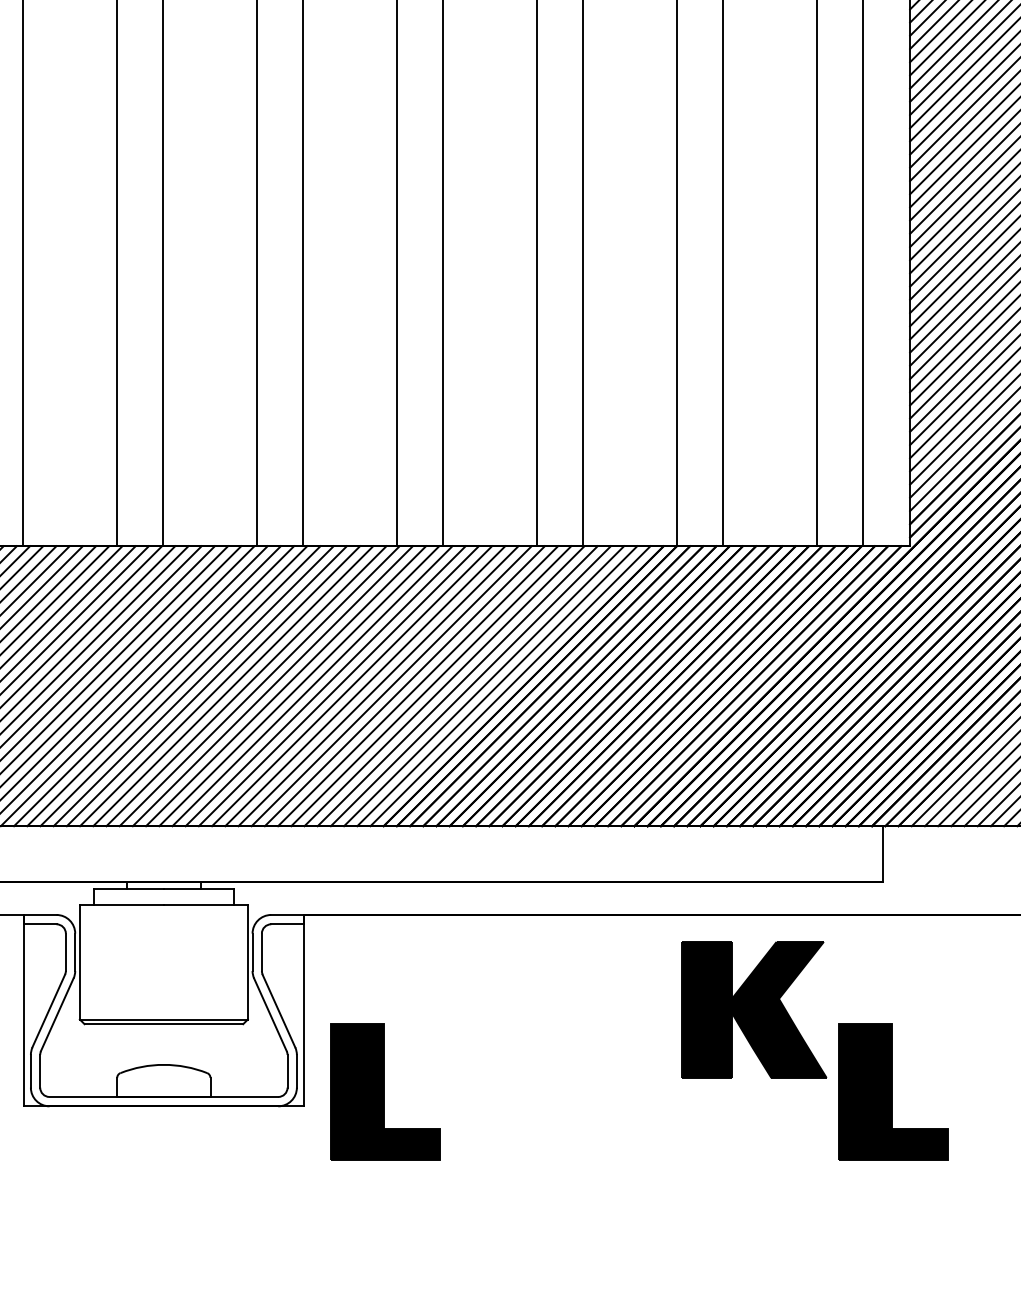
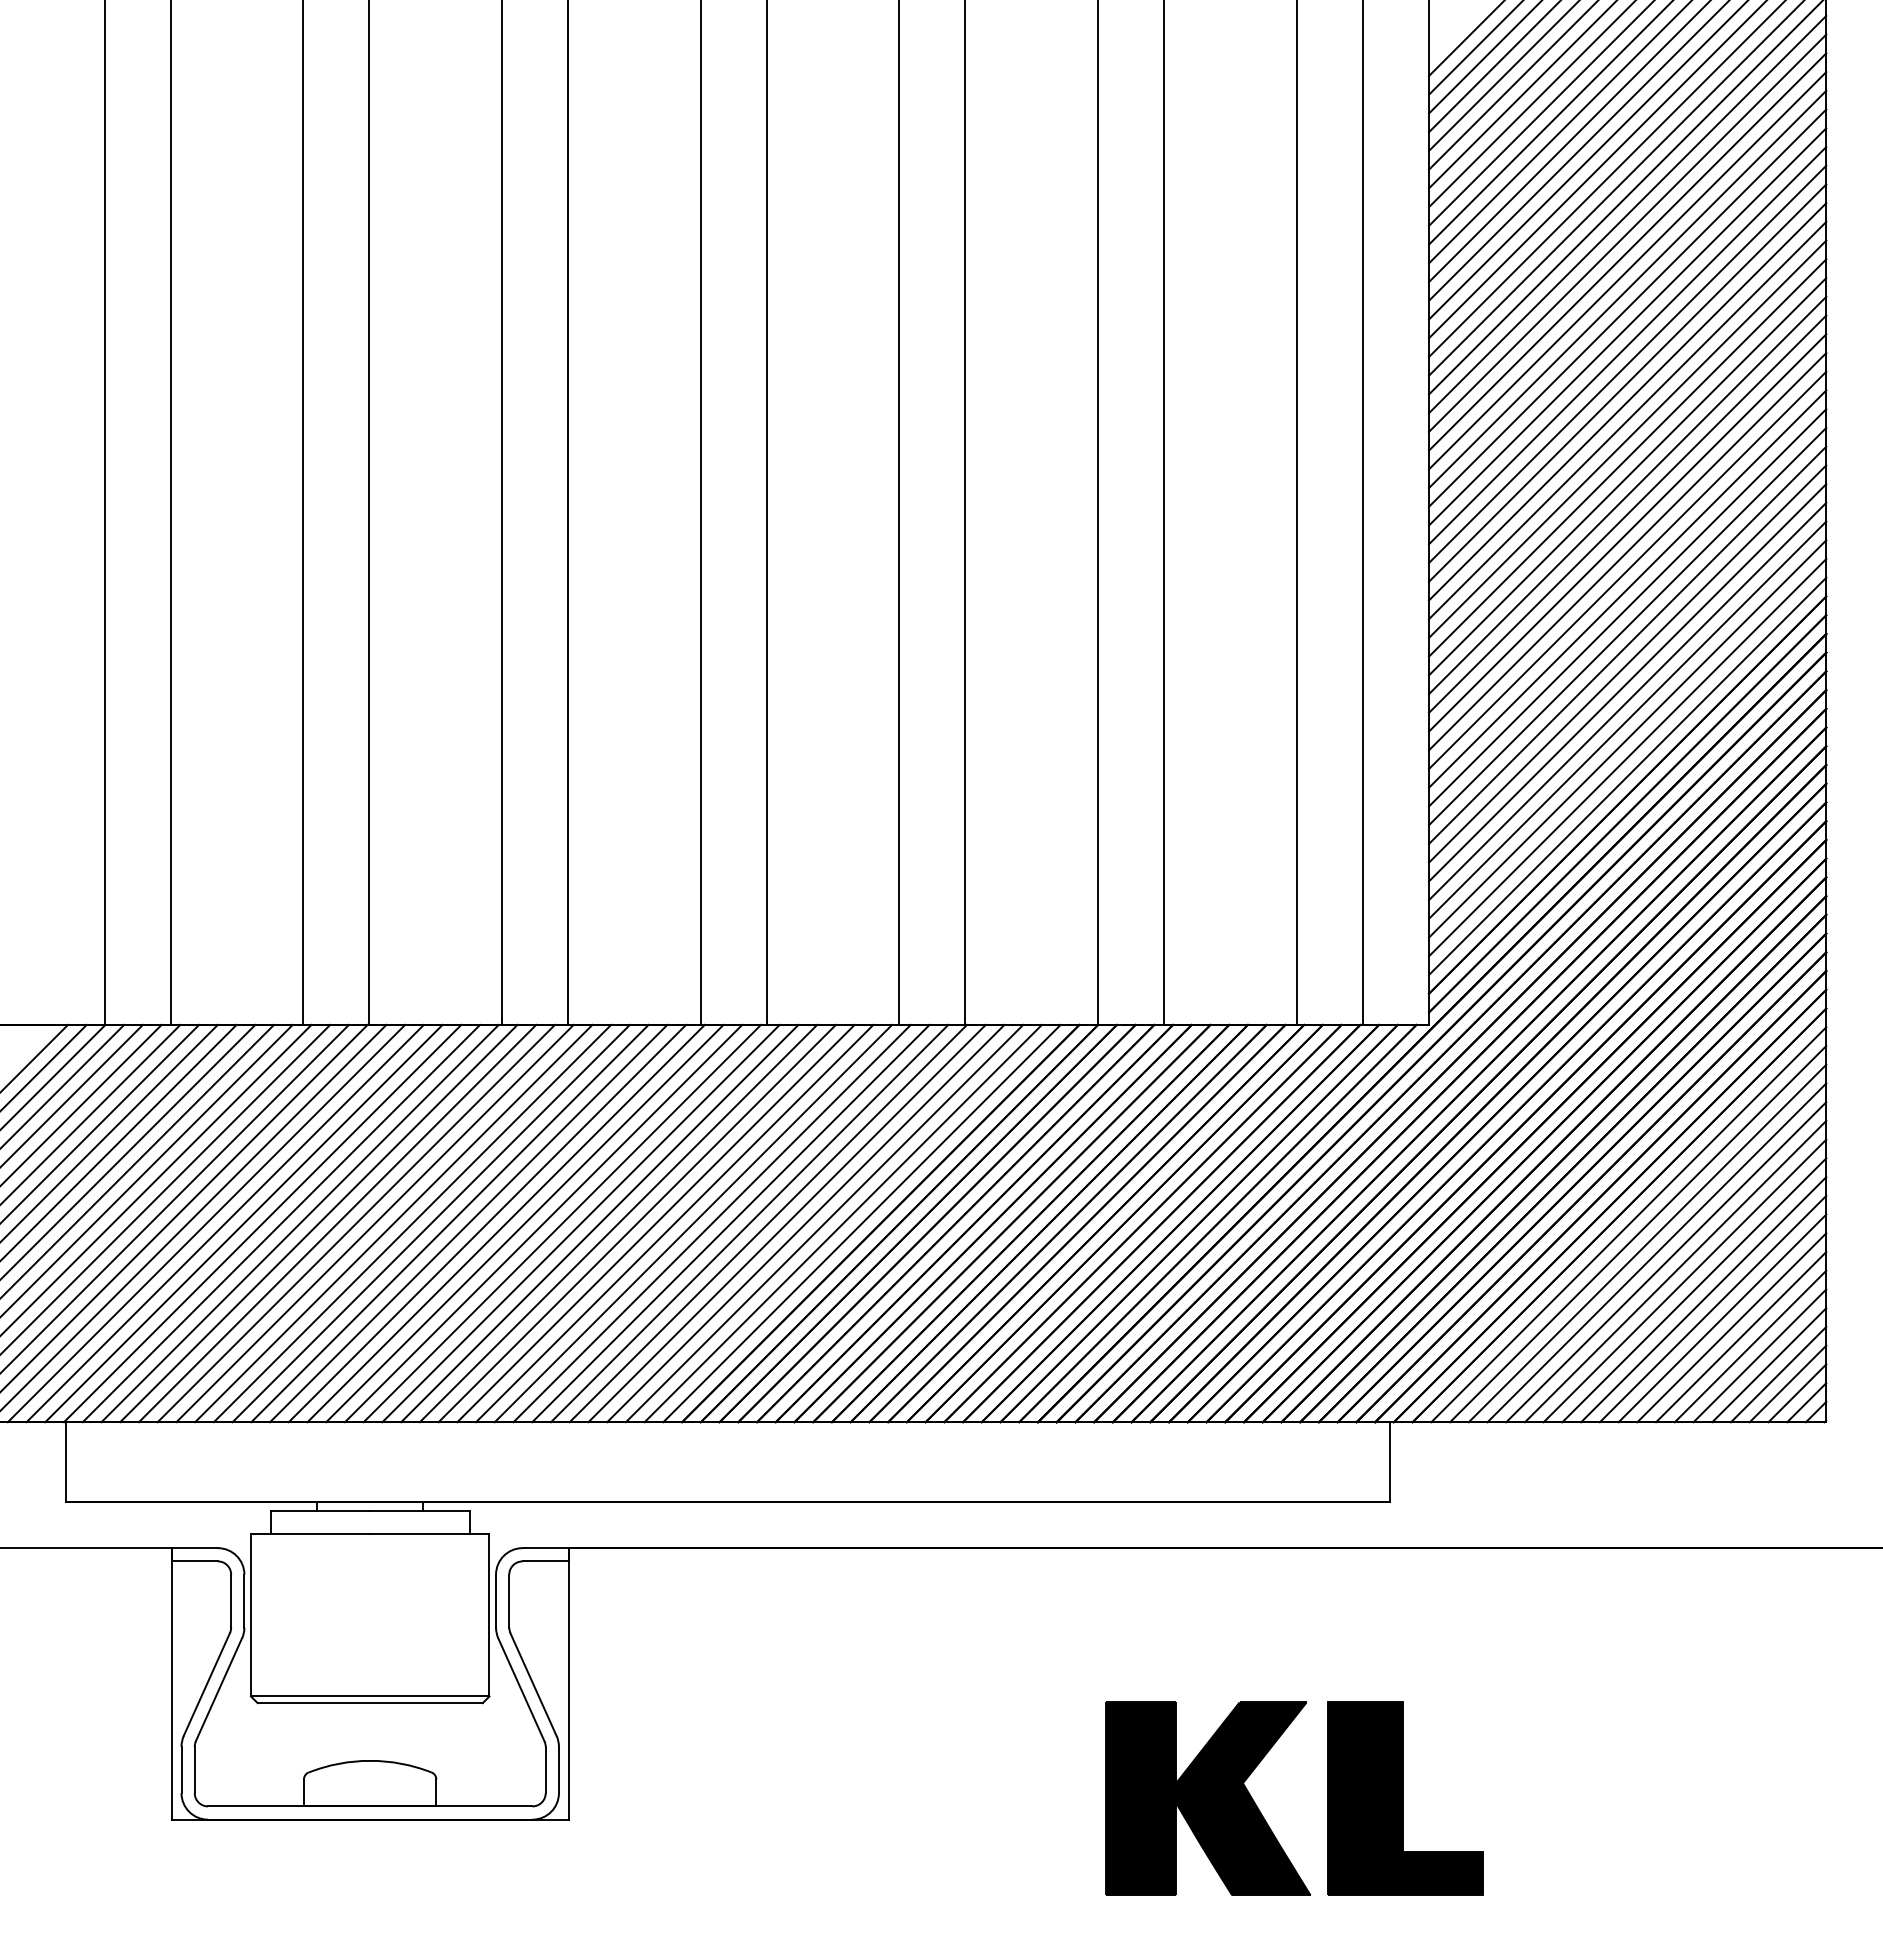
part: (754, 1009) -> (1208, 1798), moved
part: (385, 1091) -> (684, 1798), removed

